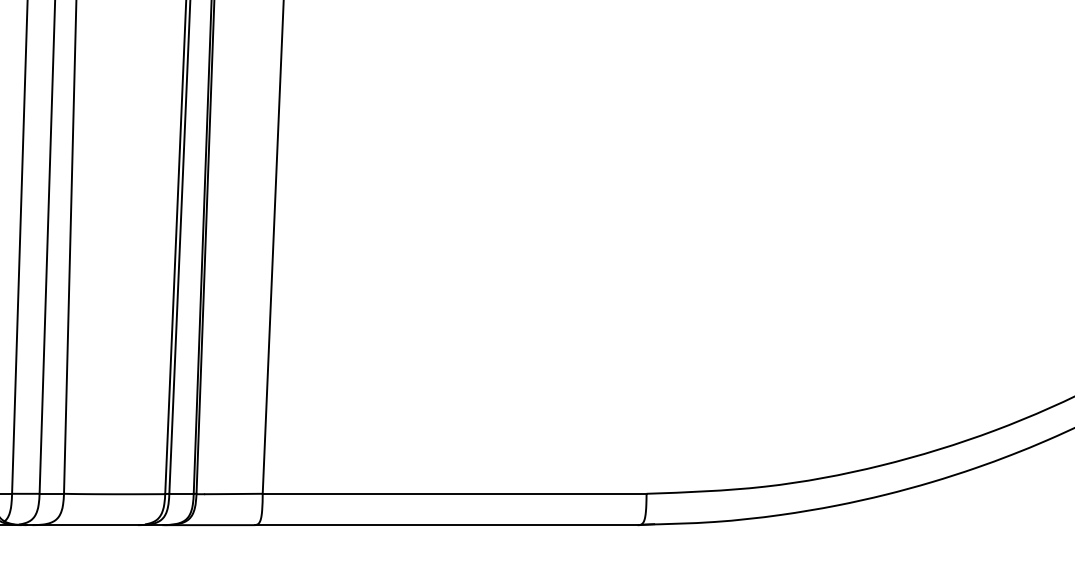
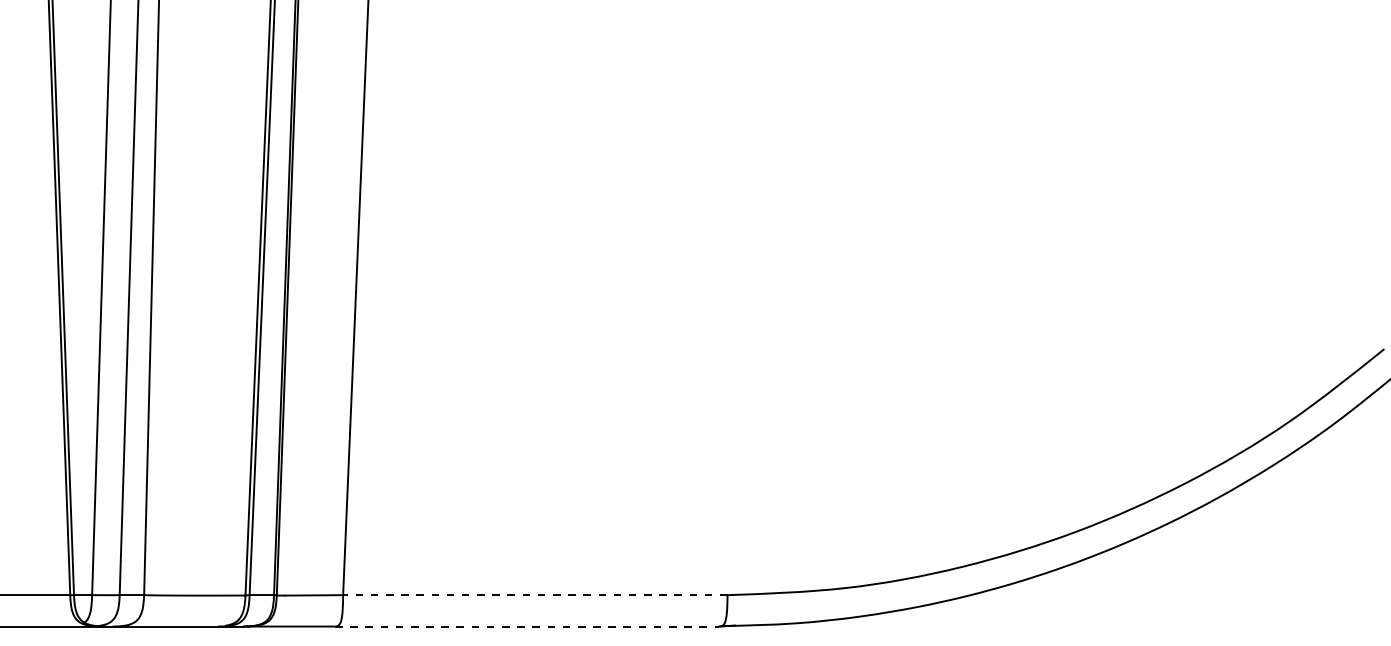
line: (453, 494) -> (534, 595), solid -> dashed
line: (446, 525) -> (527, 626), solid -> dashed

